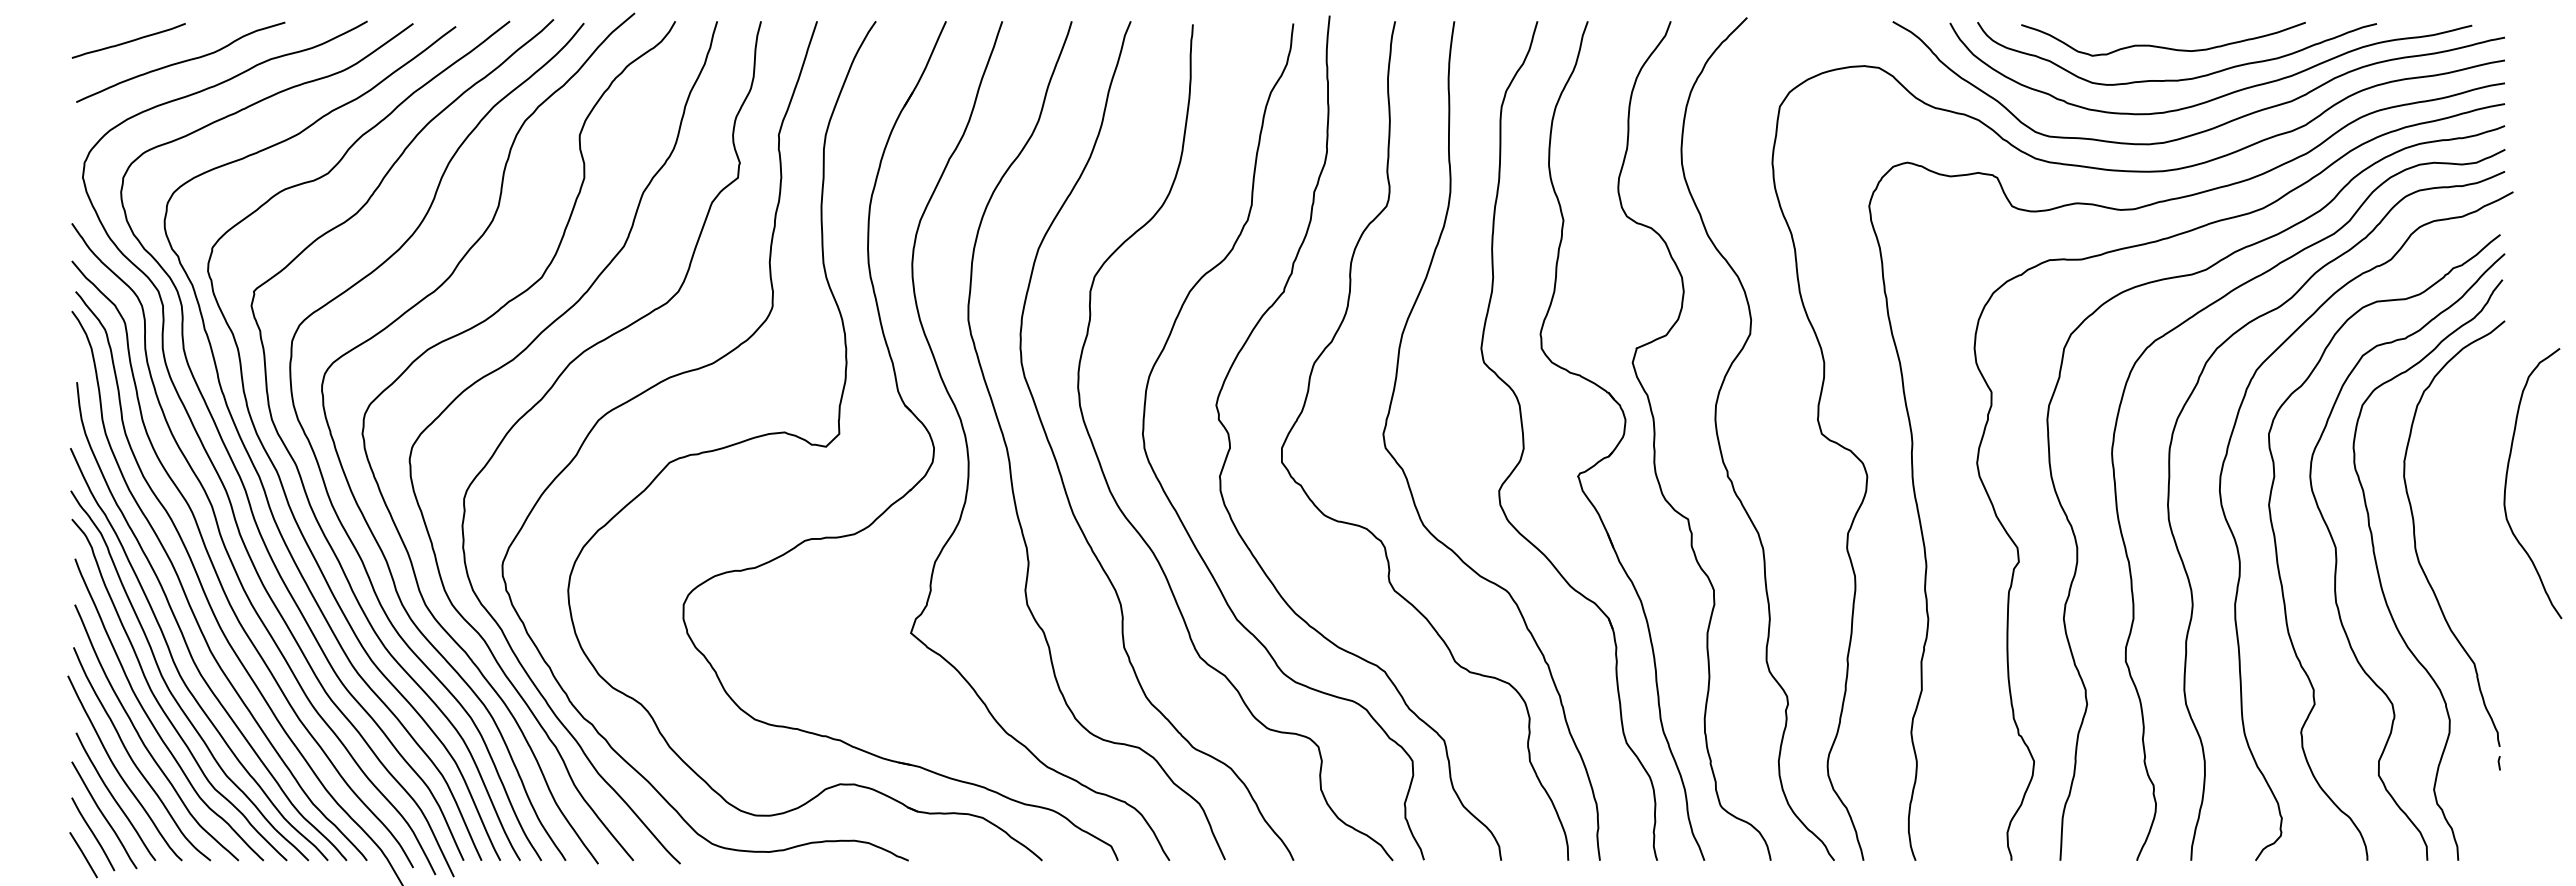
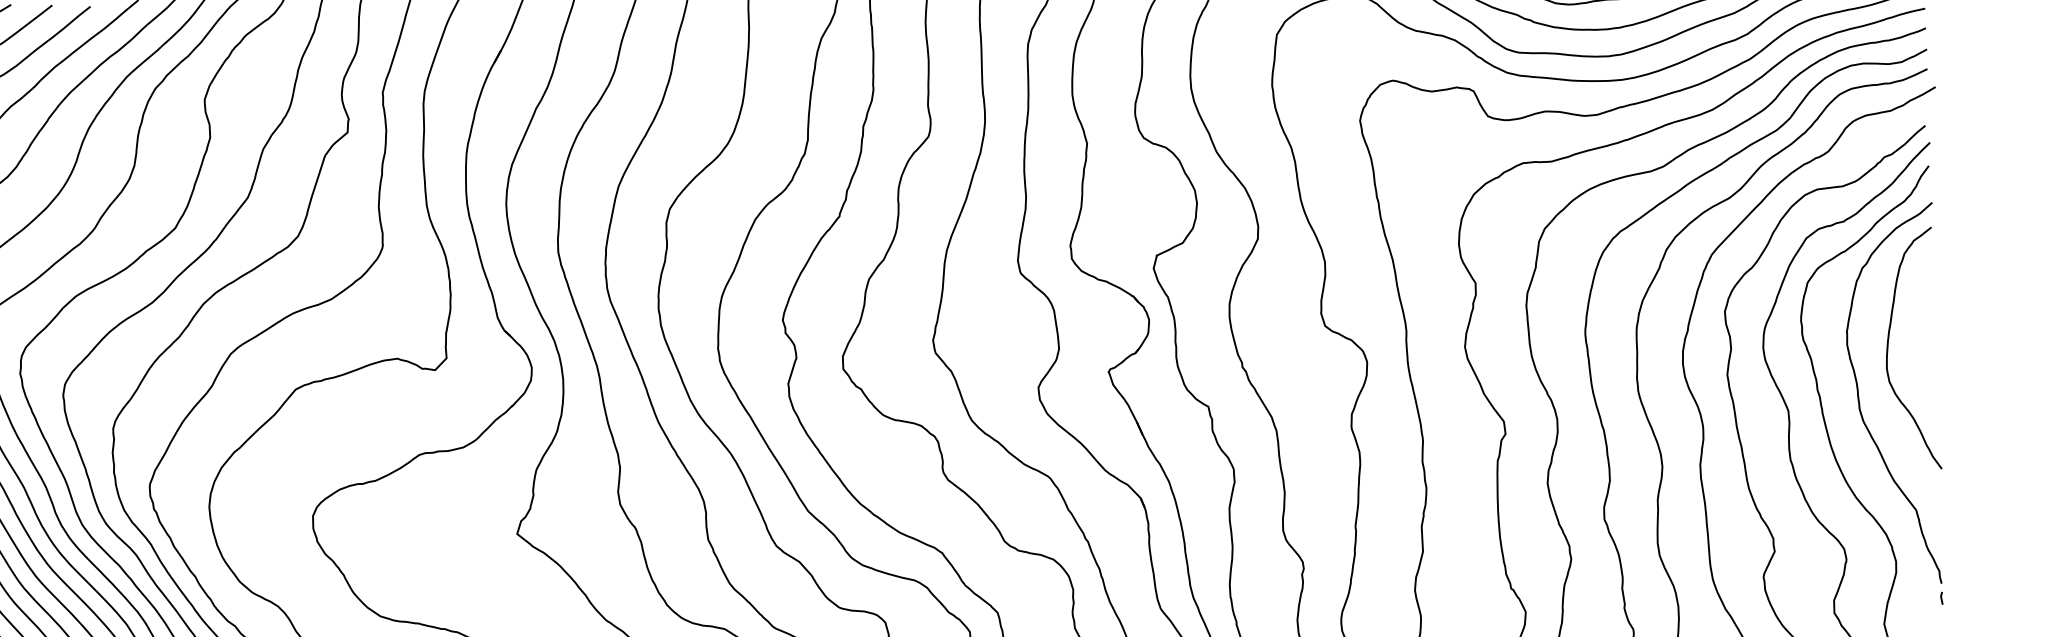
curve: (2507, 479) -> (1888, 346), moved

